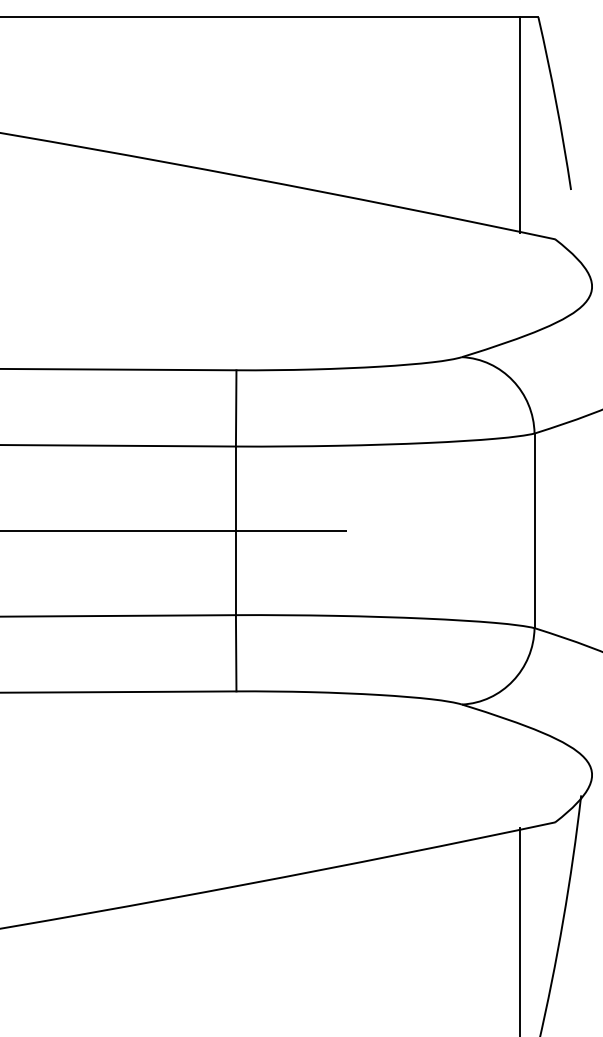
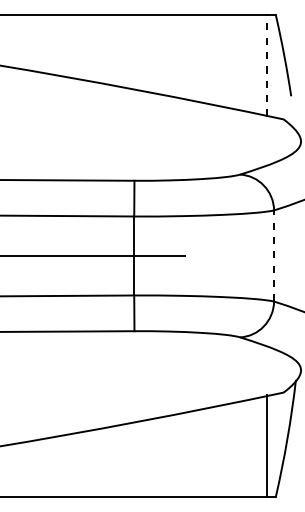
line: (520, 126) -> (267, 66), solid -> dashed
line: (535, 531) -> (274, 256), solid -> dashed

